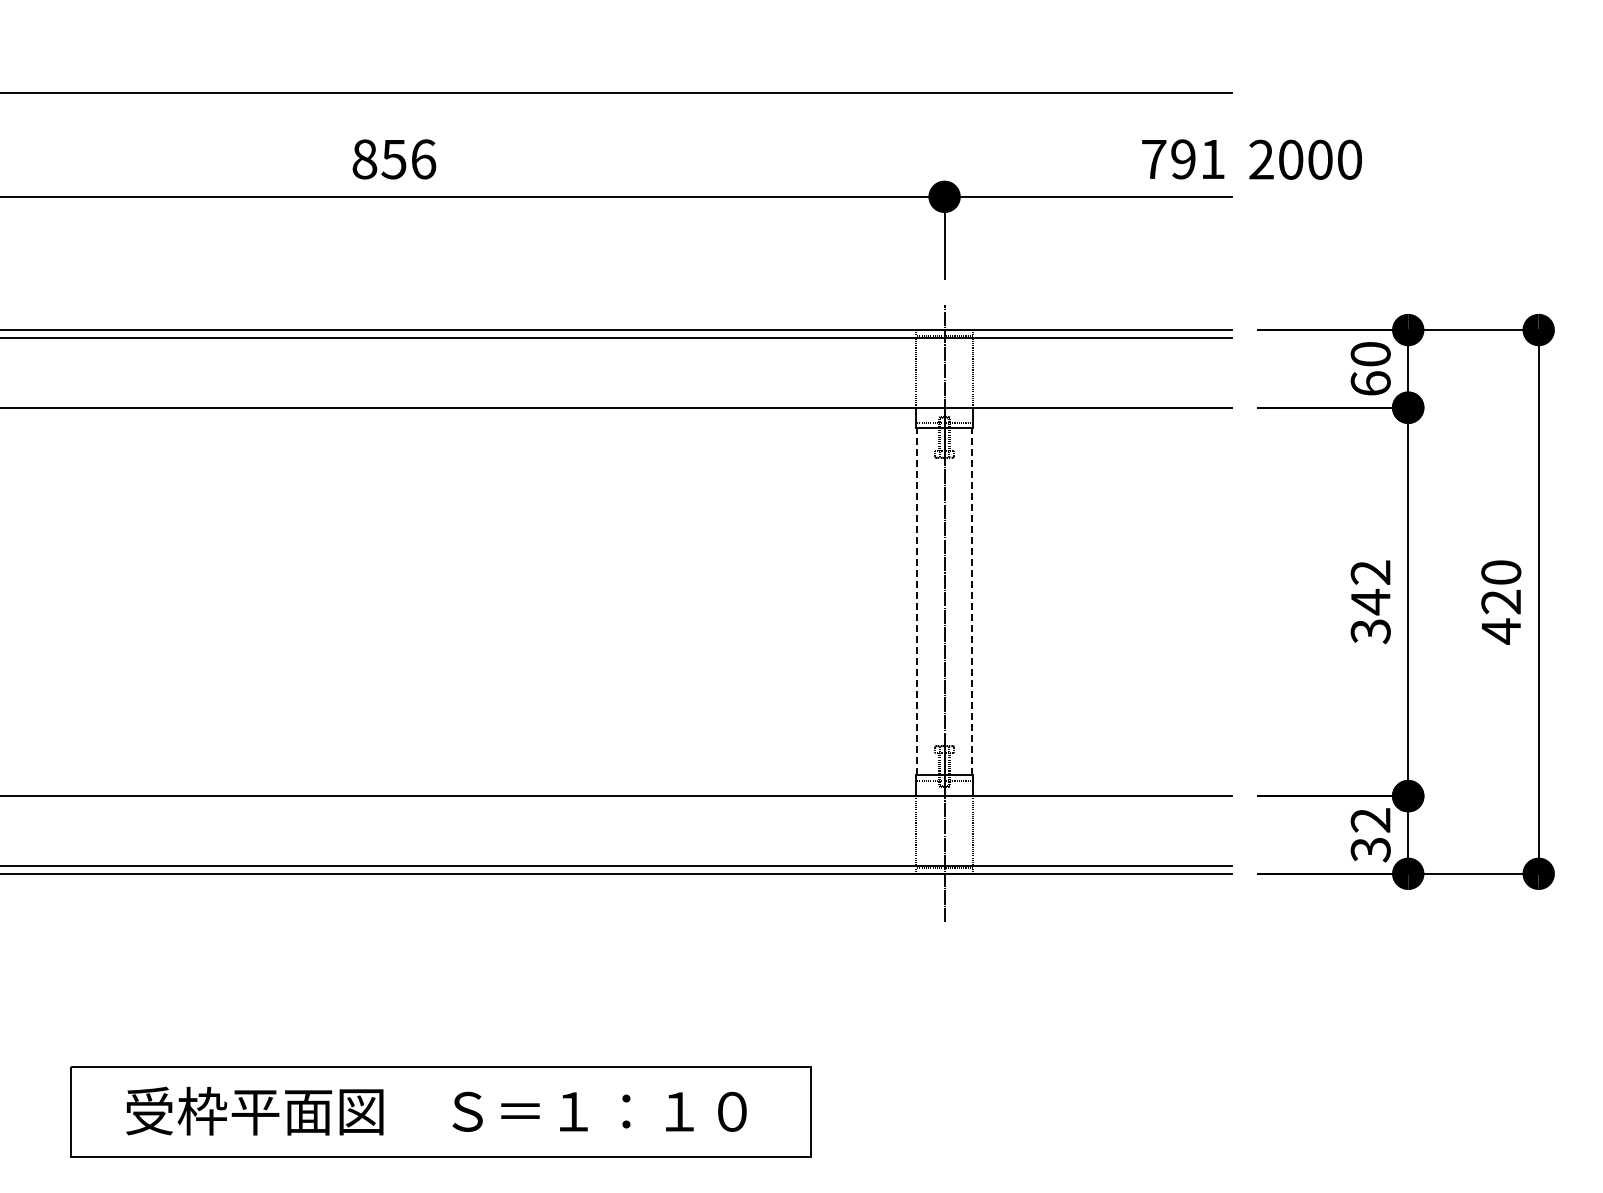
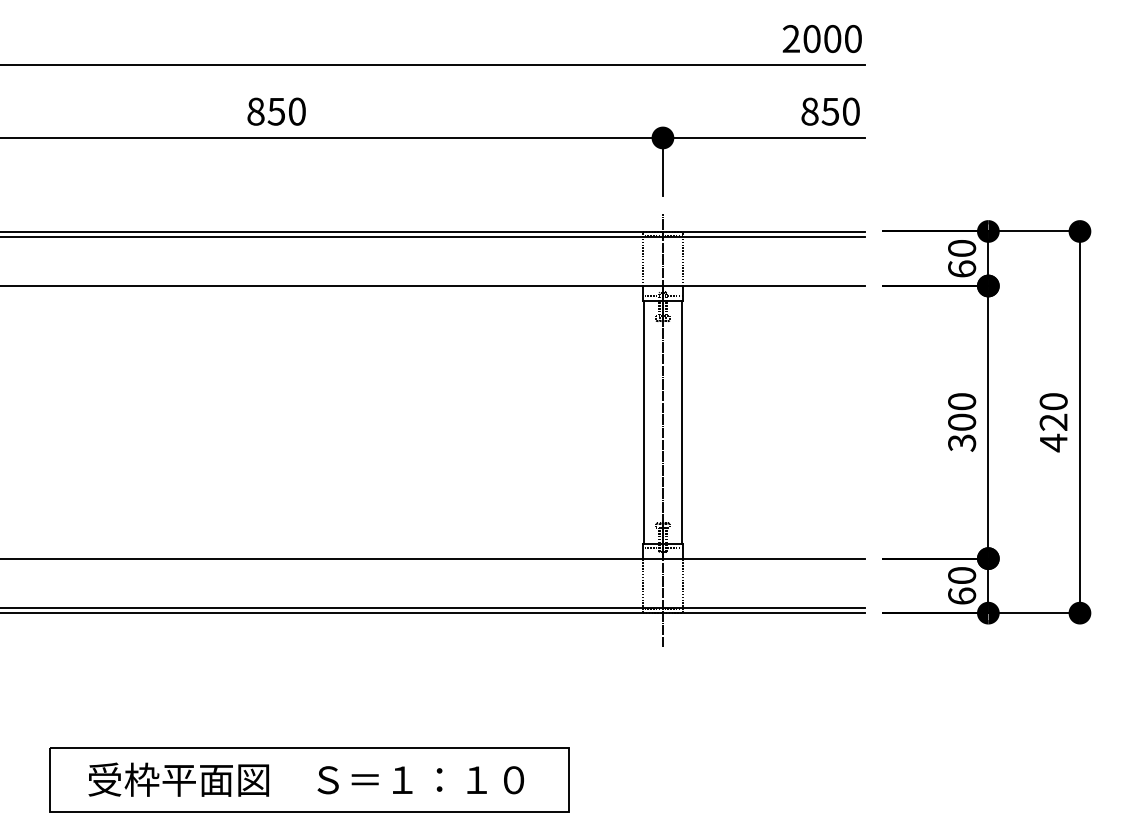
text: (423, 159) -> (297, 111), 856 -> 850
text: (1183, 159) -> (830, 111), 791 -> 850
text: (1305, 159) -> (822, 38), moved
text: (1370, 587) -> (961, 412), 342 -> 300
line: (917, 601) -> (643, 422), dashed -> solid
line: (972, 601) -> (682, 422), dashed -> solid
text: (1370, 835) -> (961, 586), 32 -> 60

